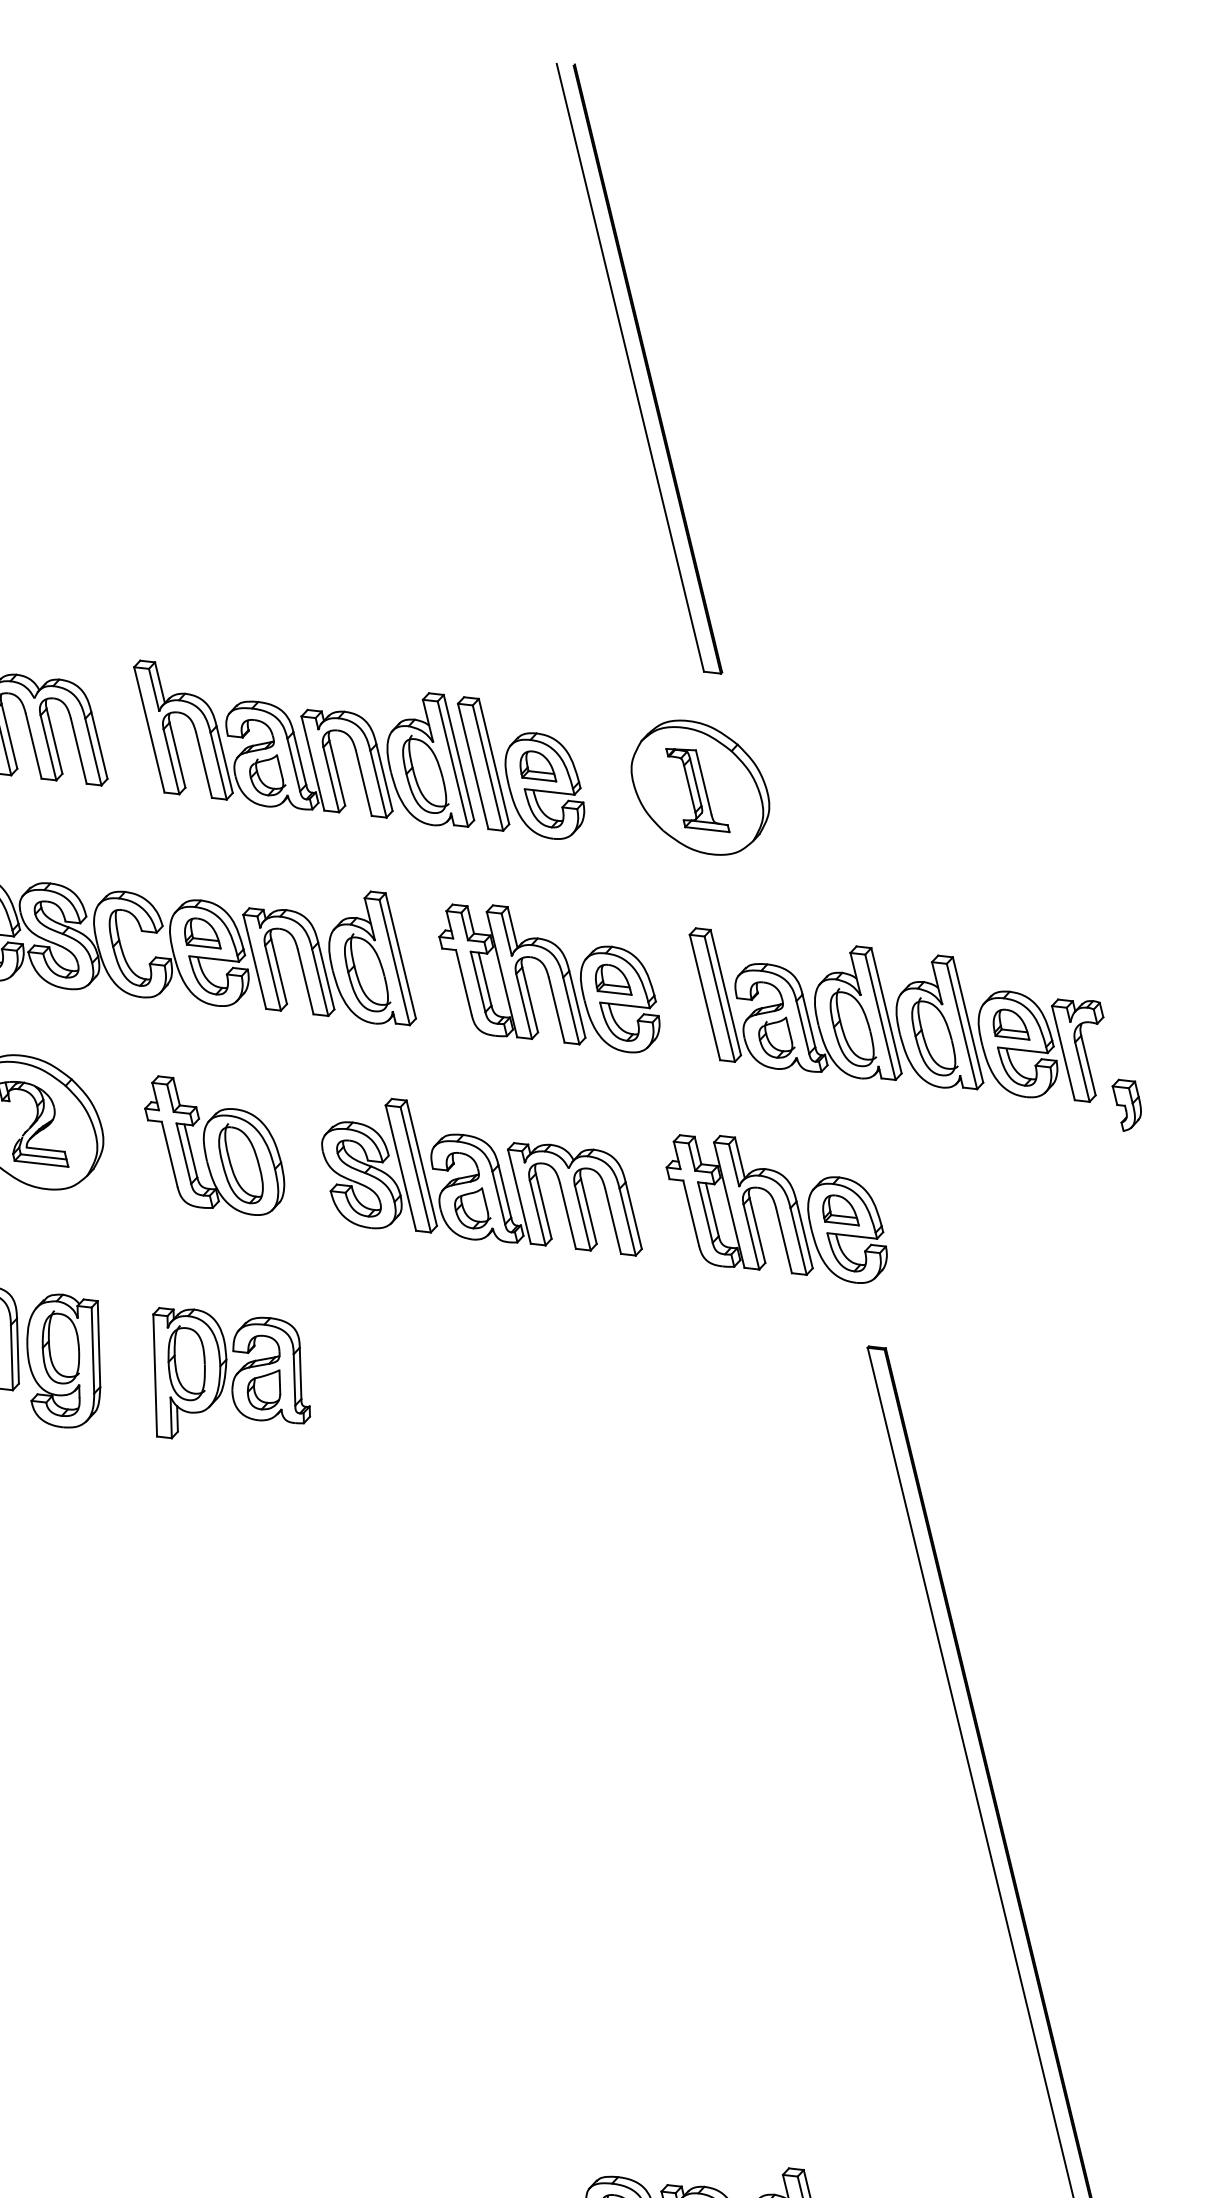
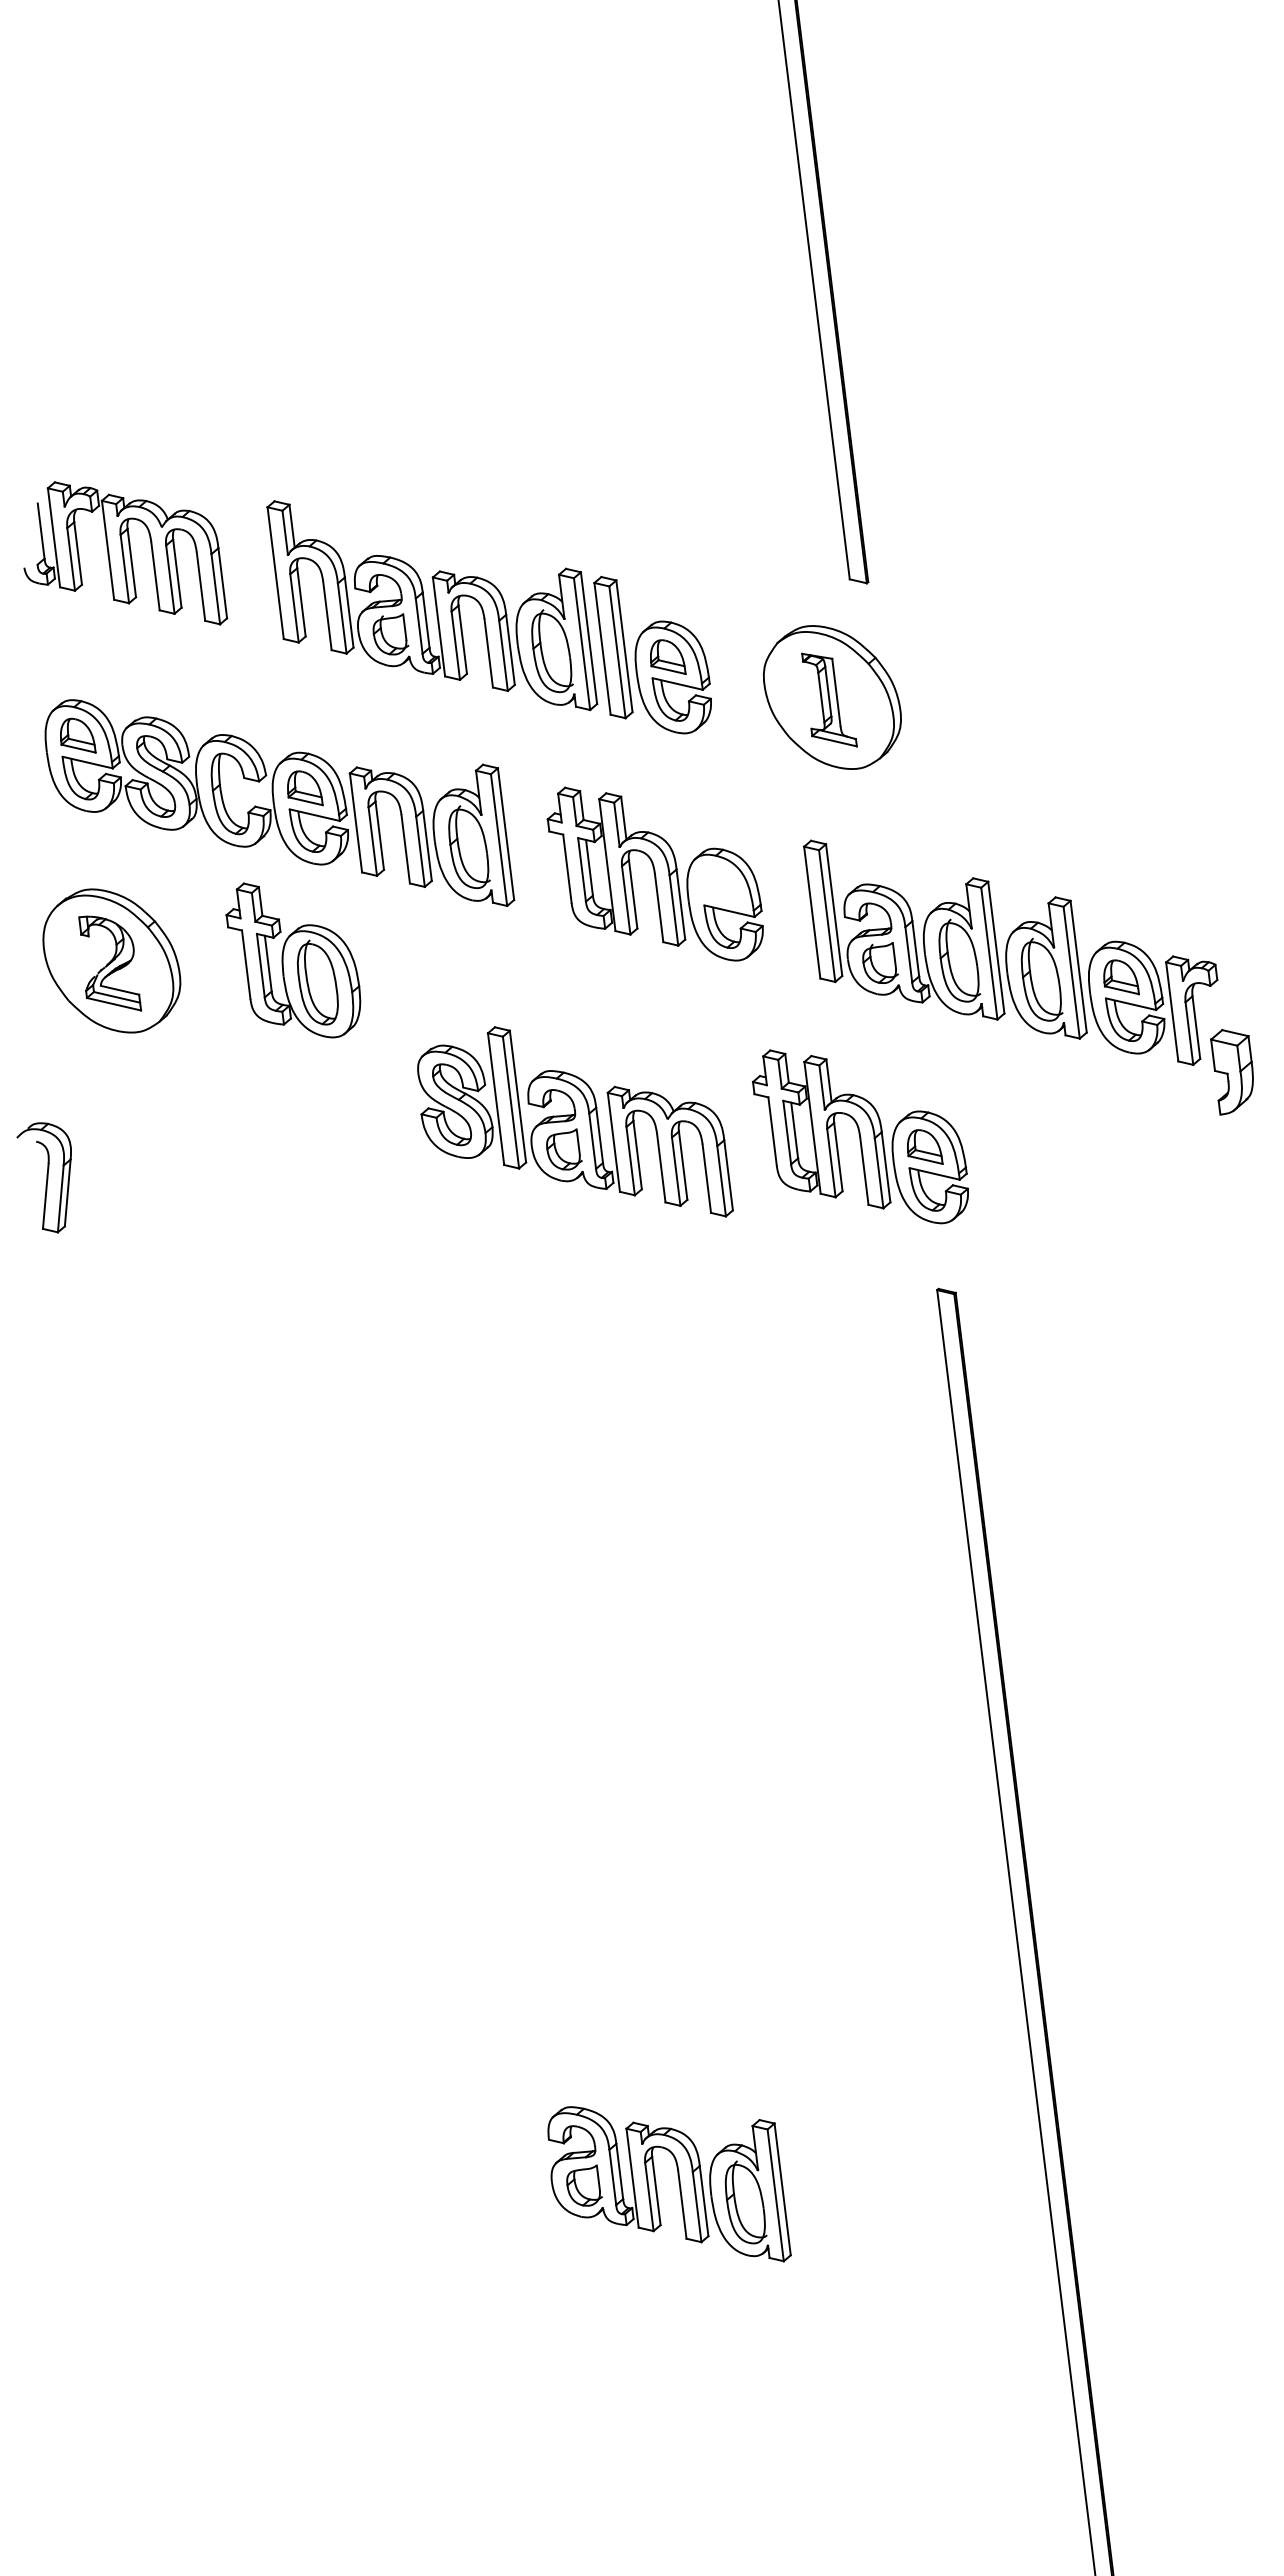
part: (612, 980) -> (719, 884), removed
part: (1127, 1104) -> (1231, 1071), size x1.6
part: (214, 1145) -> (293, 960), moved
part: (480, 1180) -> (575, 1121), moved
part: (65, 1360) -> (115, 1208), removed
part: (226, 1365) -> (279, 1232), removed

